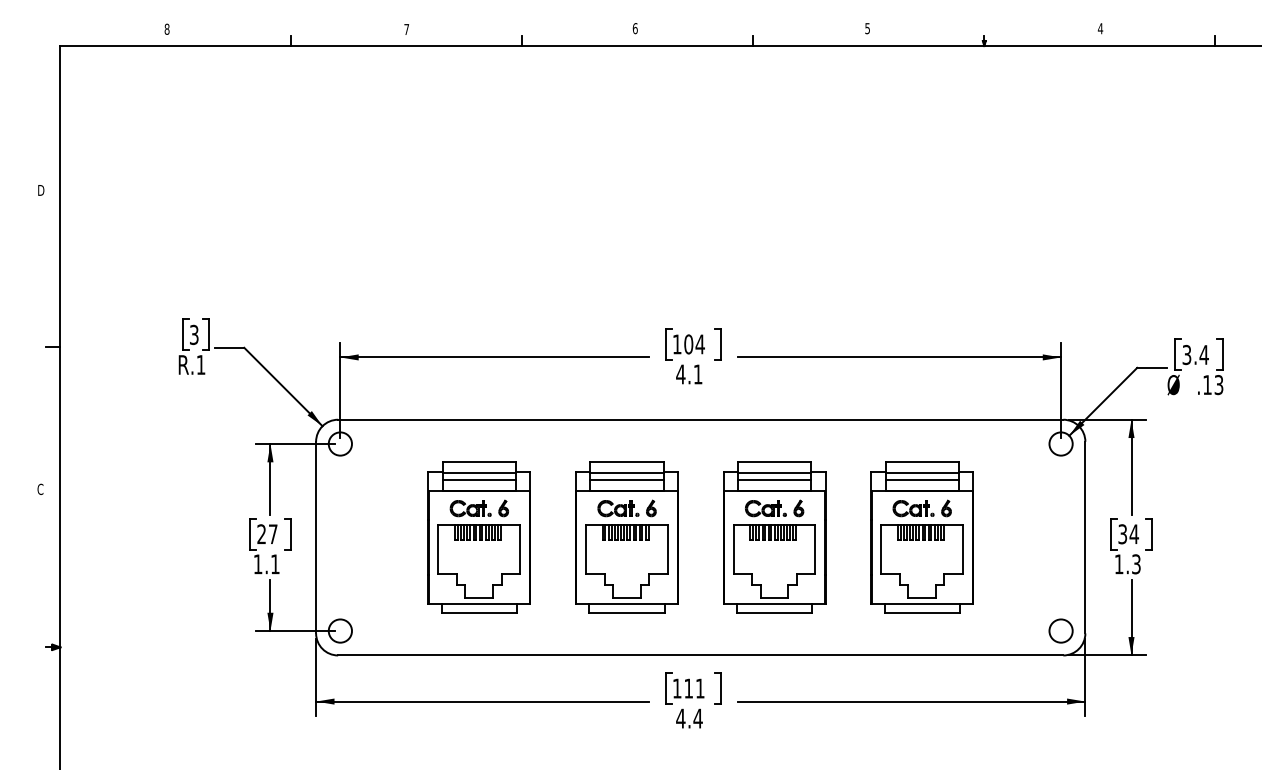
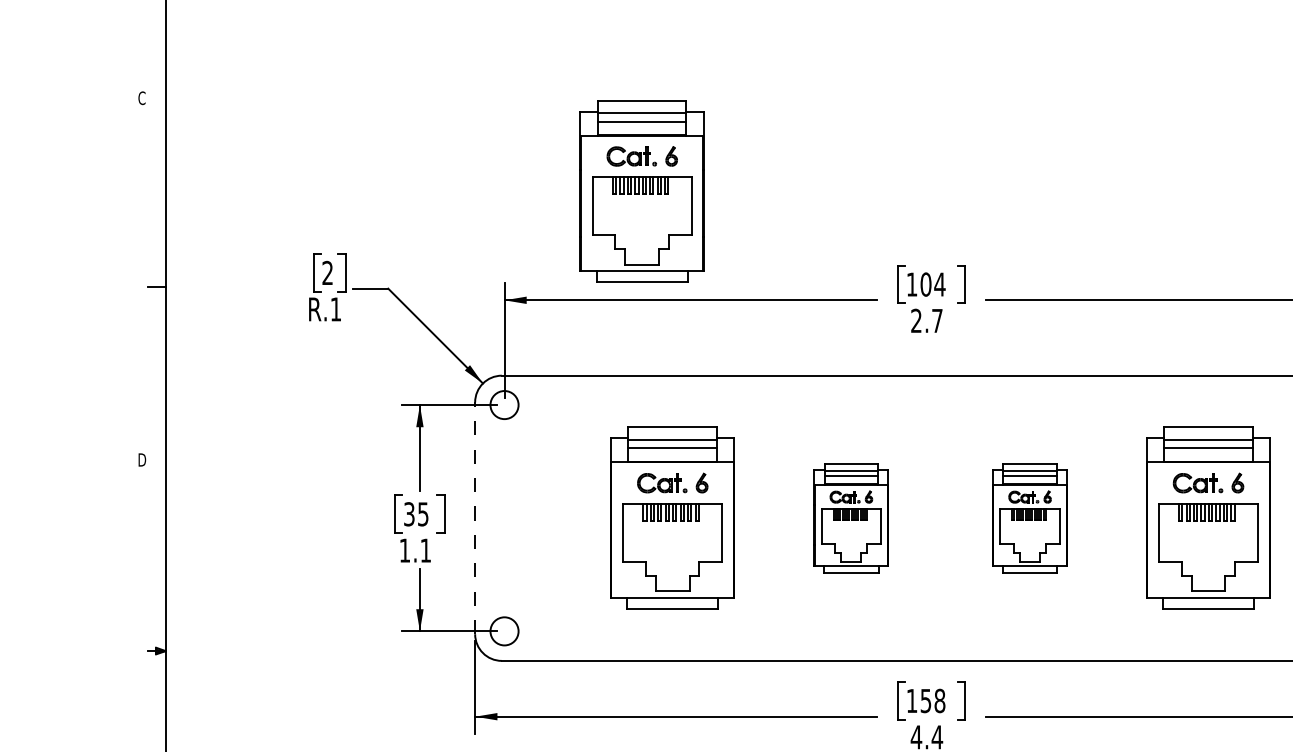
text: (40, 190) -> (141, 98), D -> C
part: (453, 267) -> (641, 191), added
text: (194, 335) -> (328, 273), 3 -> 2
text: (689, 374) -> (926, 320), 4.1 -> 2.7
text: (40, 488) -> (141, 458), C -> D
text: (267, 534) -> (416, 514), 27 -> 35
line: (316, 537) -> (475, 518), solid -> dashed
part: (626, 537) -> (850, 518), size x0.6
part: (774, 537) -> (1029, 518), size x0.6
text: (694, 688) -> (932, 700), 111 -> 158

